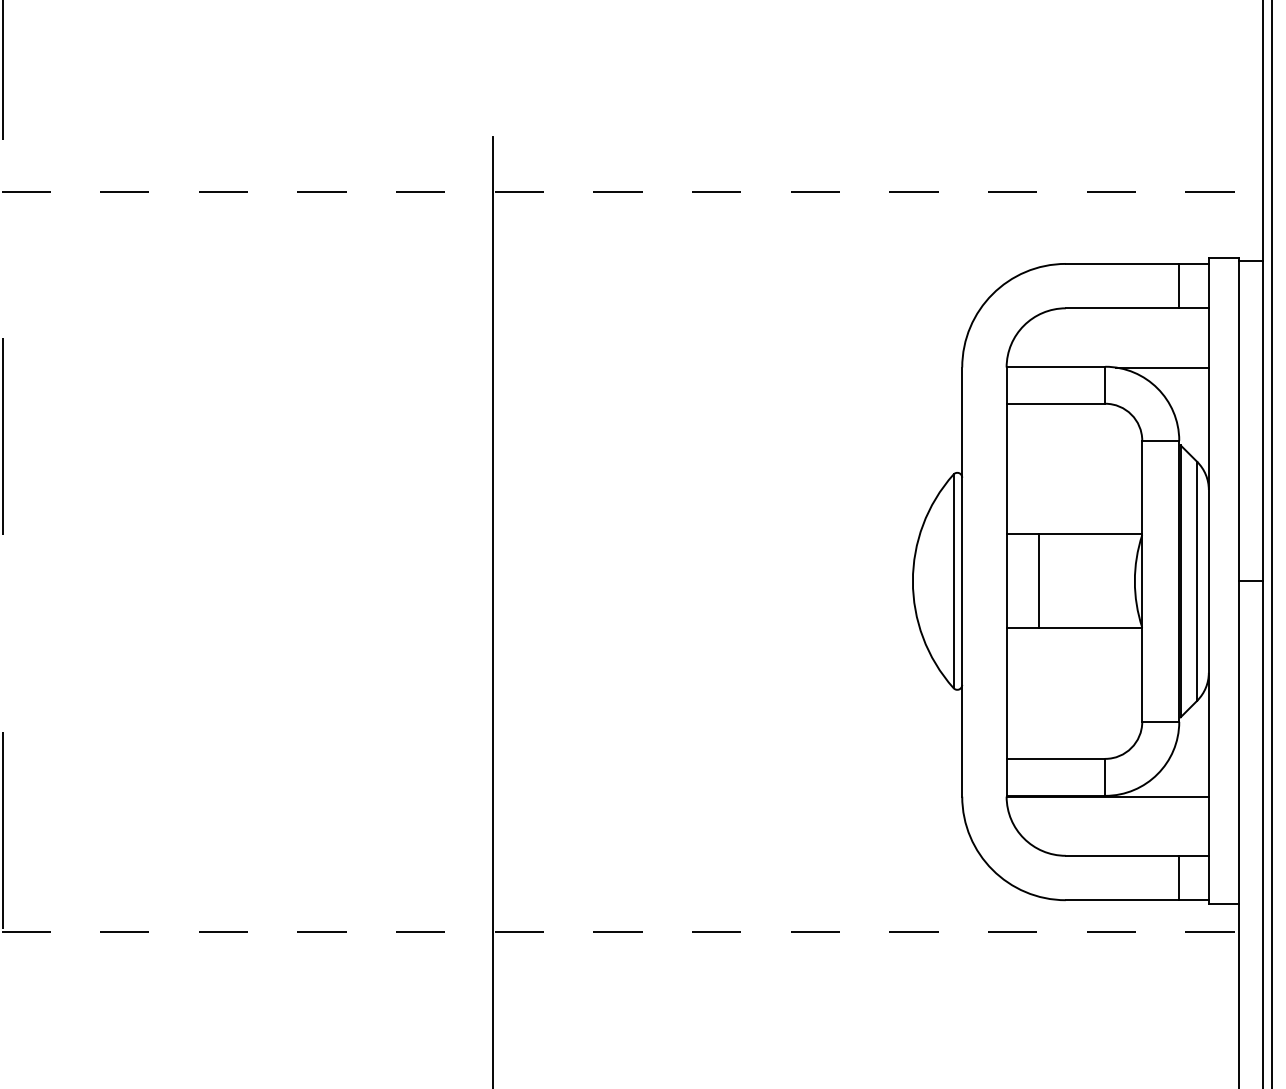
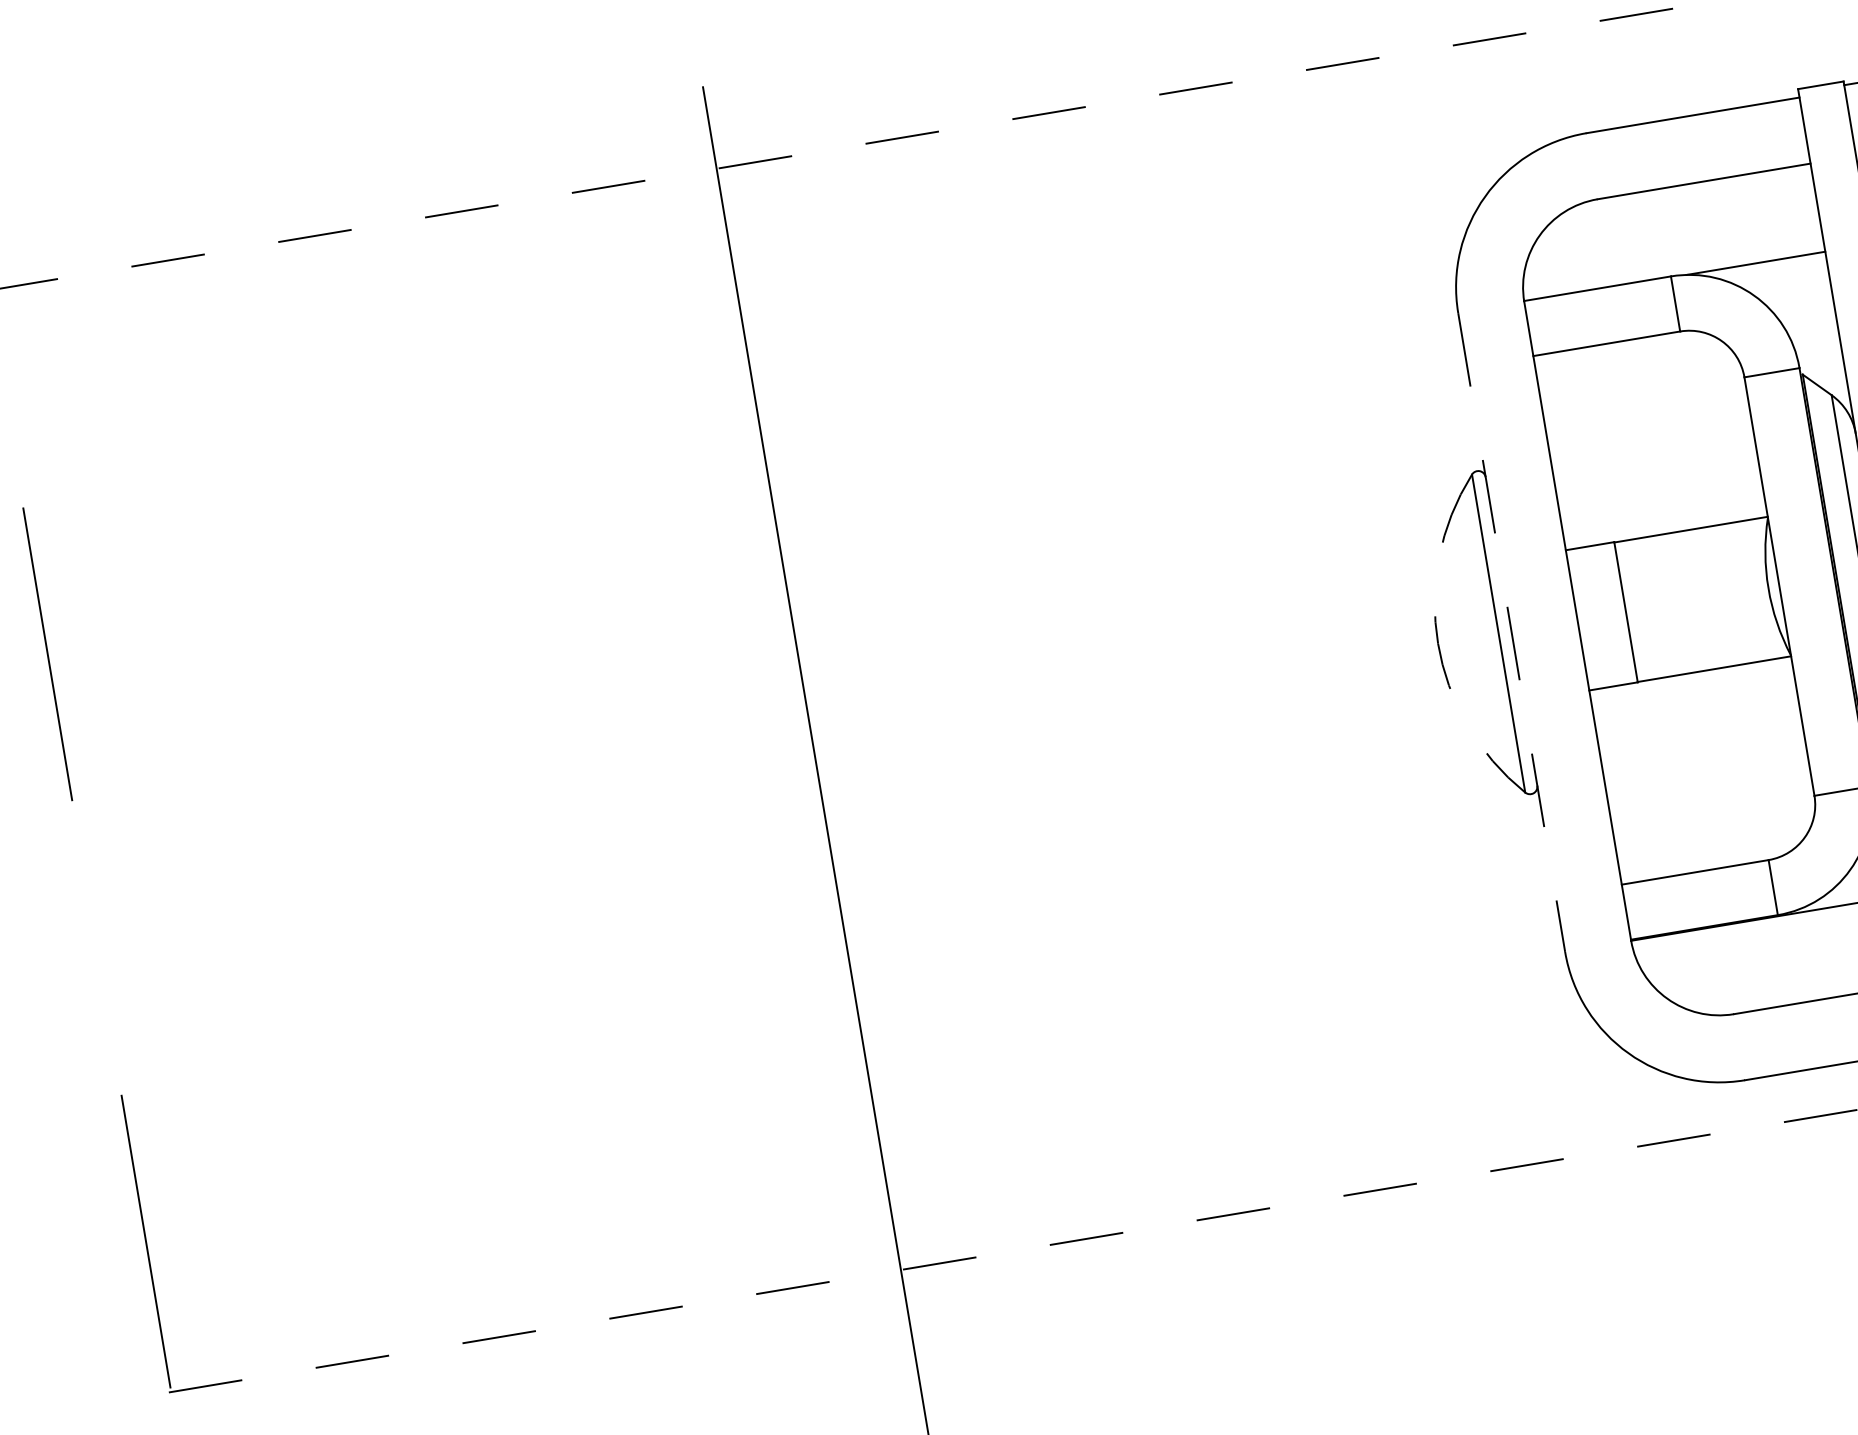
line: (1179, 285) -> (1761, 136), removed
arc: (912, 581) -> (1437, 644), solid -> dashed
line: (962, 582) -> (1512, 633), solid -> dashed

